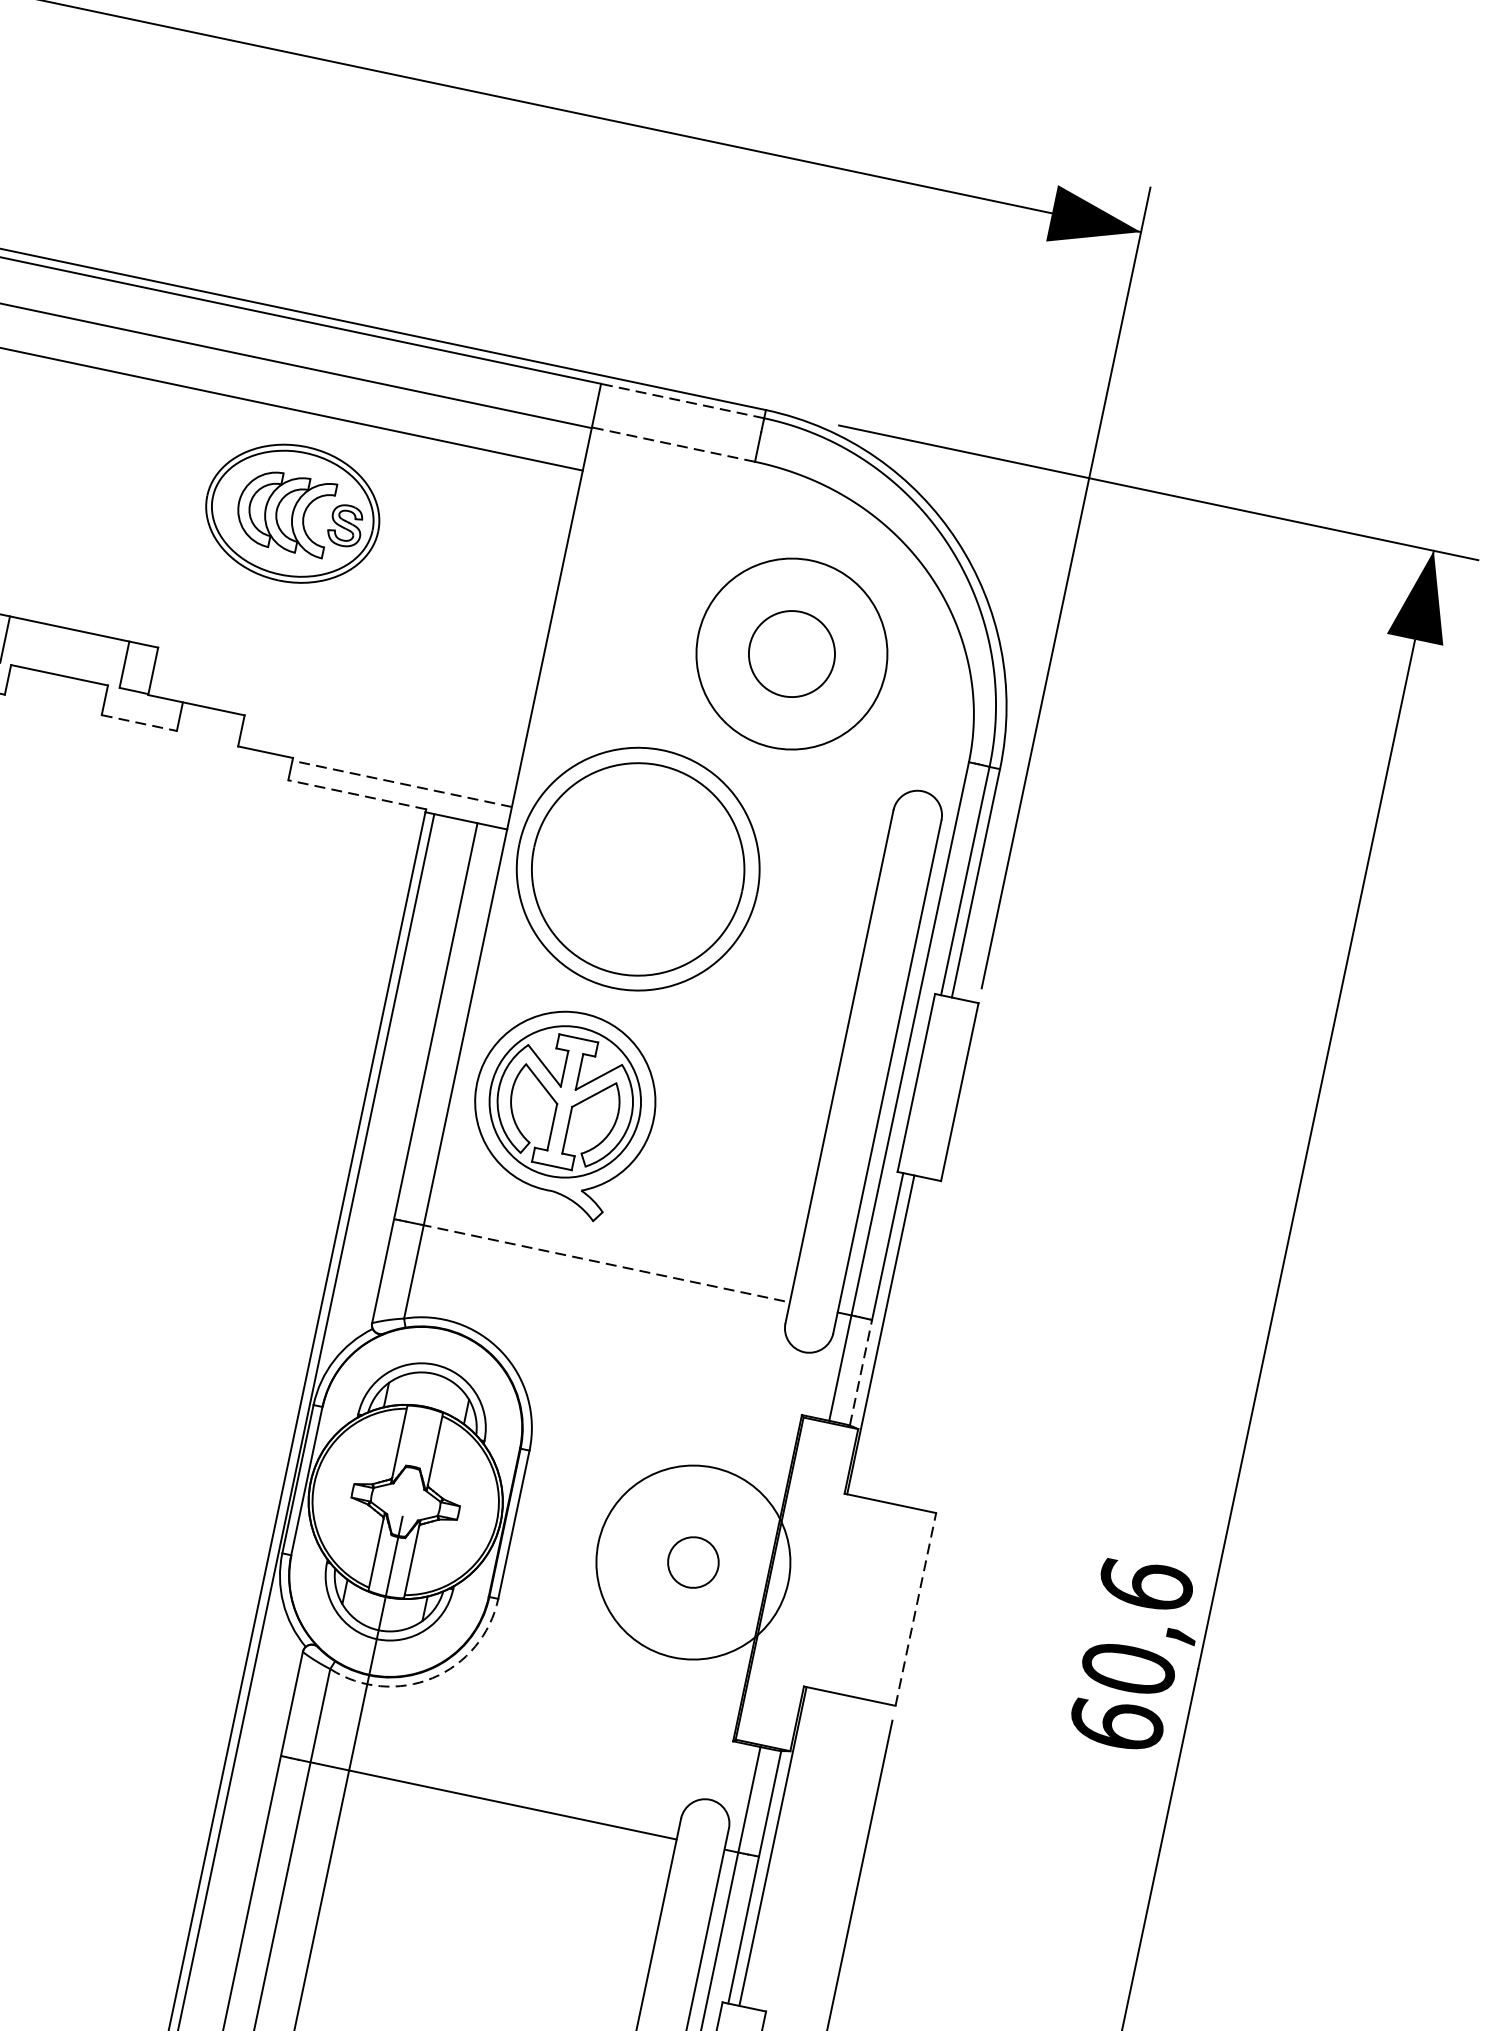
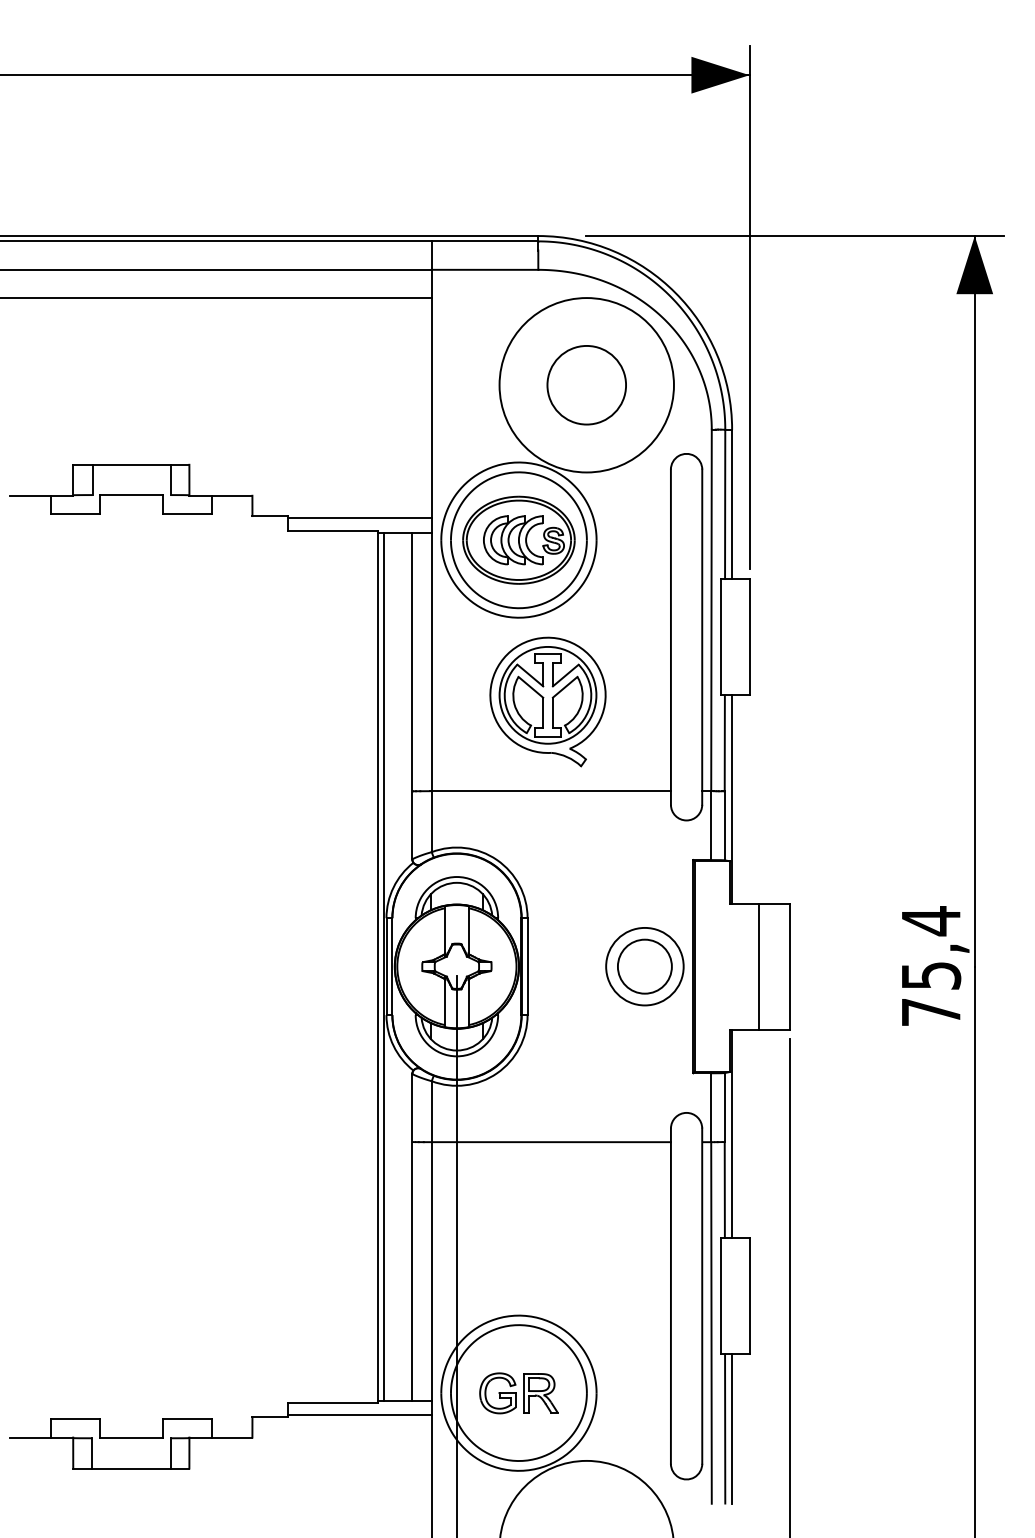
line: (681, 401) -> (484, 241), dashed -> solid
line: (672, 443) -> (484, 269), dashed -> solid
part: (292, 512) -> (518, 539), moved
circle: (791, 652) -> (586, 384), size x1.43
circle: (791, 654) -> (586, 385), size x1.43
line: (139, 723) -> (187, 514), dashed -> solid
line: (403, 783) -> (360, 517), dashed -> solid
line: (356, 794) -> (332, 530), dashed -> solid
part: (562, 1111) -> (547, 701), moved
line: (605, 1264) -> (550, 791), dashed -> solid
line: (860, 1372) -> (724, 825), dashed -> solid
circle: (692, 1562) -> (644, 966), size x0.62
circle: (692, 1562) -> (644, 966), size x1.67
line: (867, 1598) -> (758, 966), added
line: (916, 1609) -> (790, 966), dashed -> solid
text: (1132, 1654) -> (931, 966), 60,6 -> 75,4
arc: (433, 1678) -> (497, 1073), dashed -> solid

